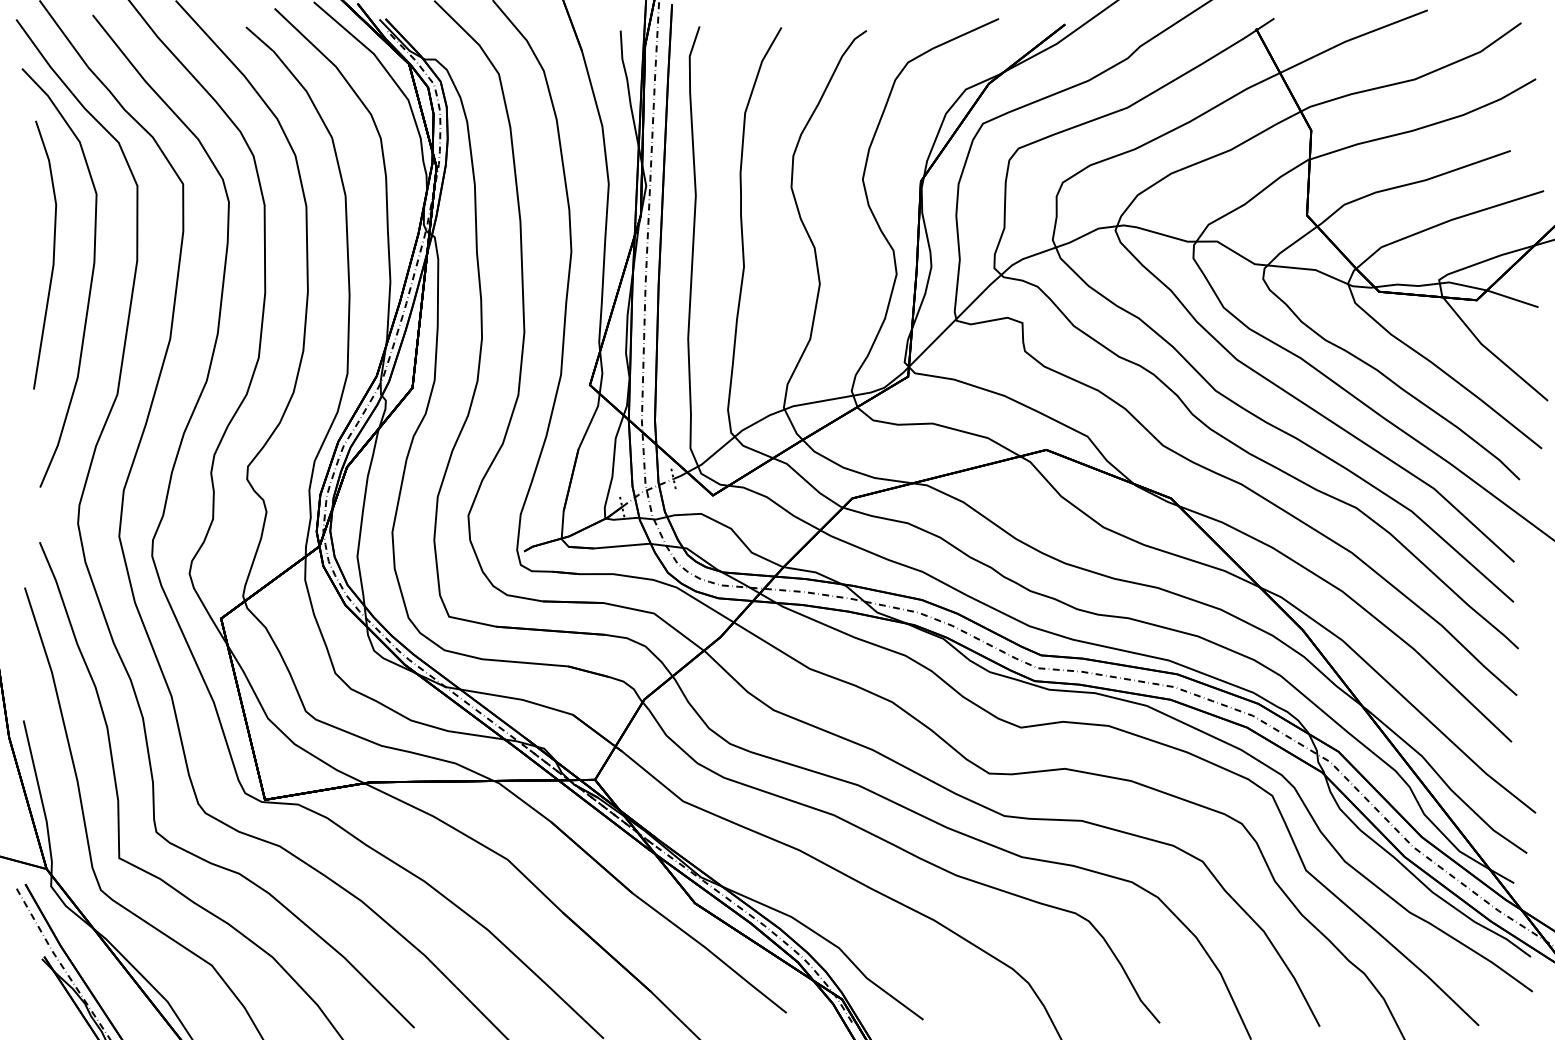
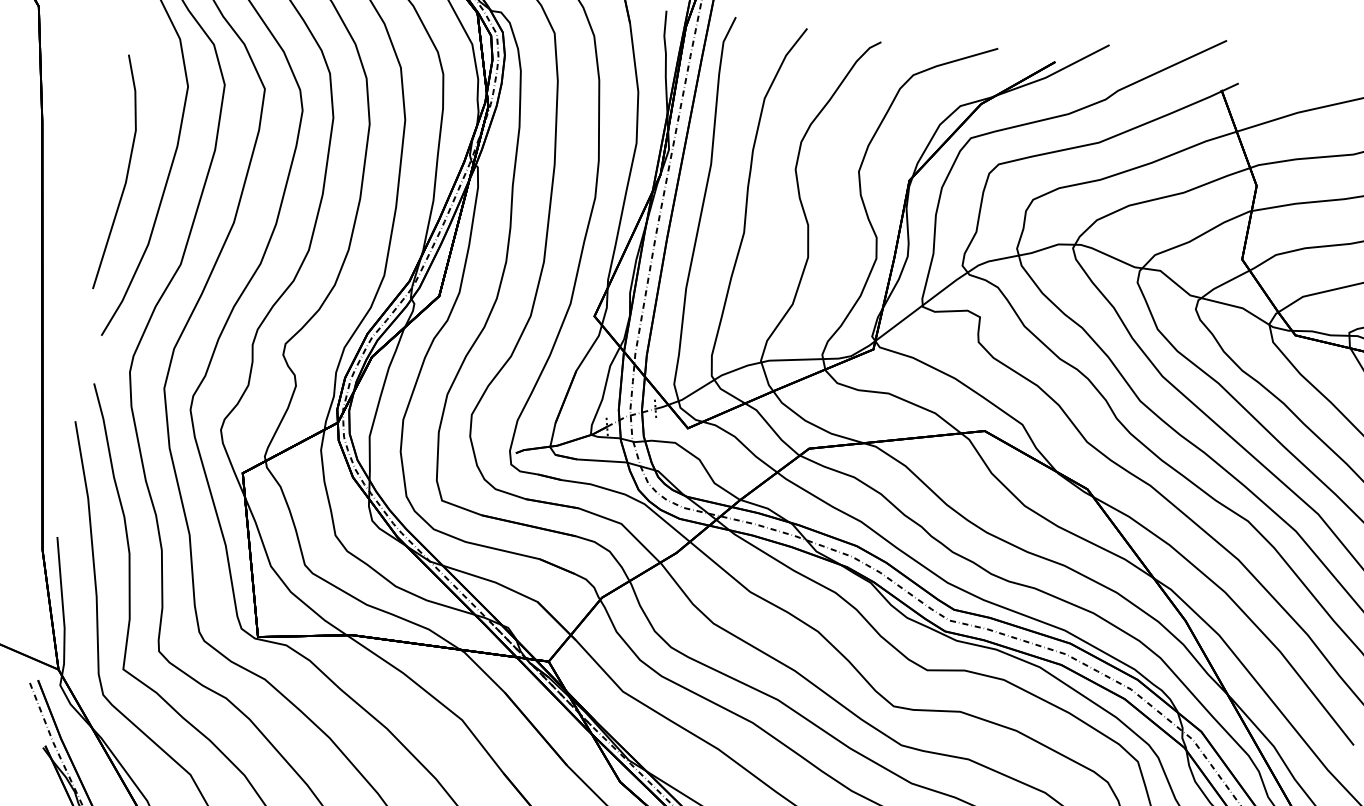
line: (53, 254) -> (127, 173), moved

